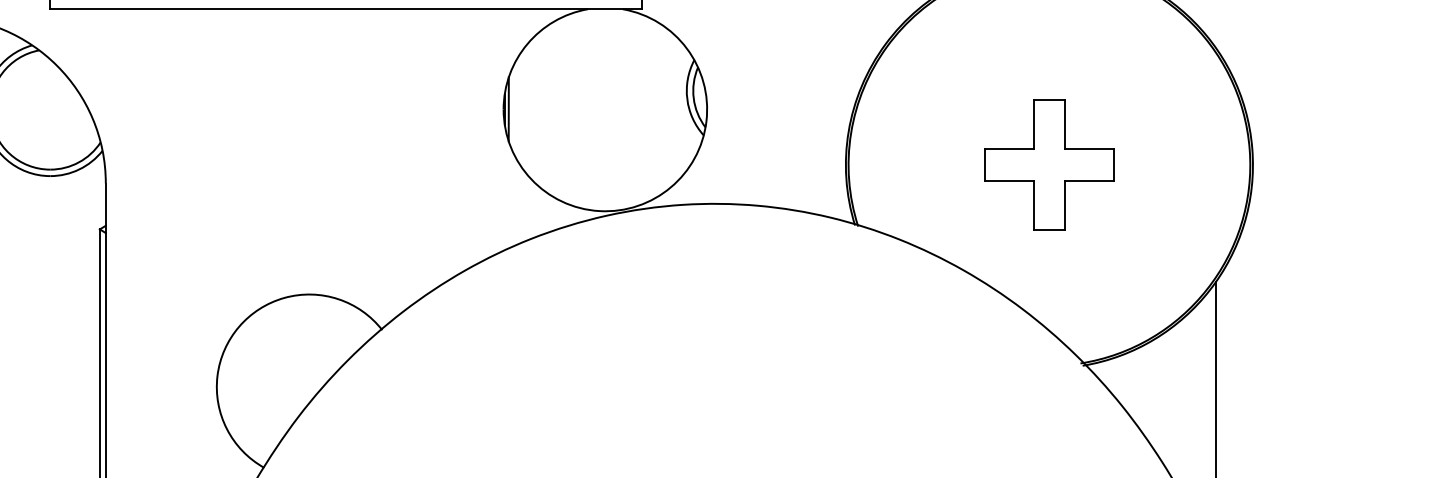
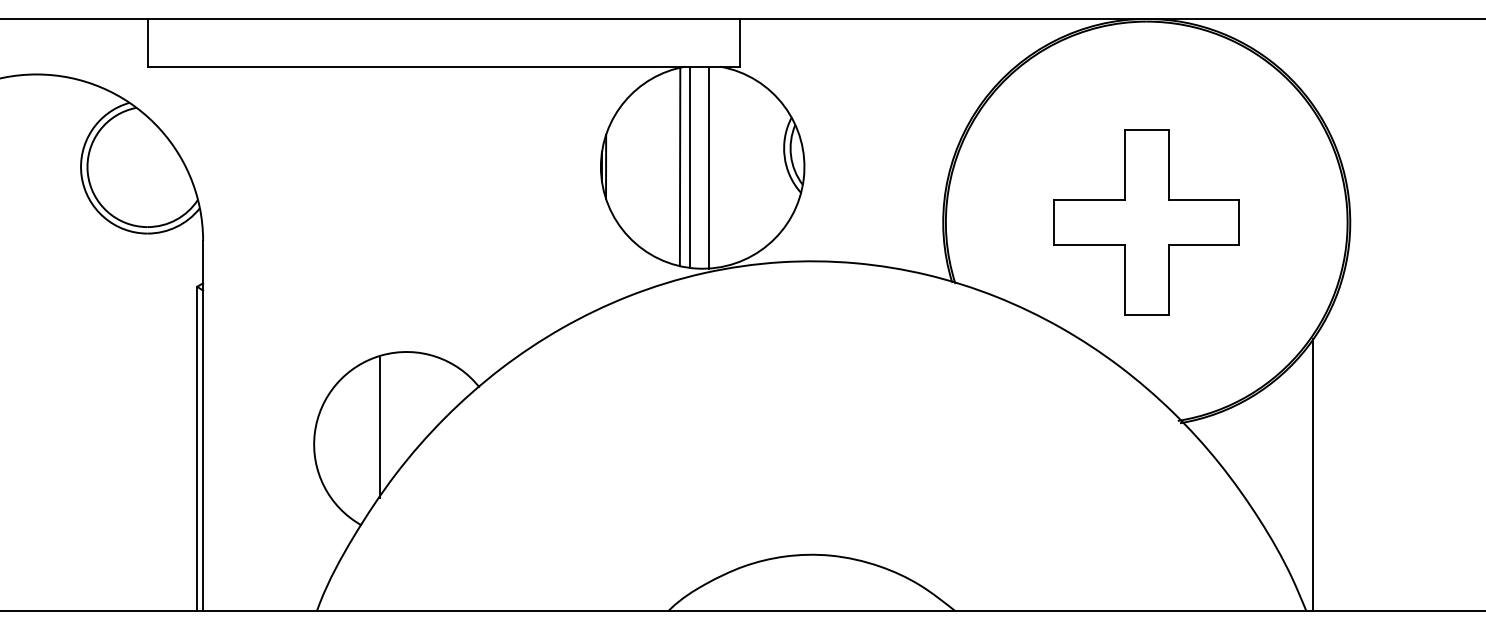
line: (582, 109) -> (679, 166), added
line: (593, 109) -> (690, 166), added
line: (611, 110) -> (708, 167), added
part: (1049, 165) -> (1146, 222), size x1.43
line: (283, 369) -> (380, 426), added

